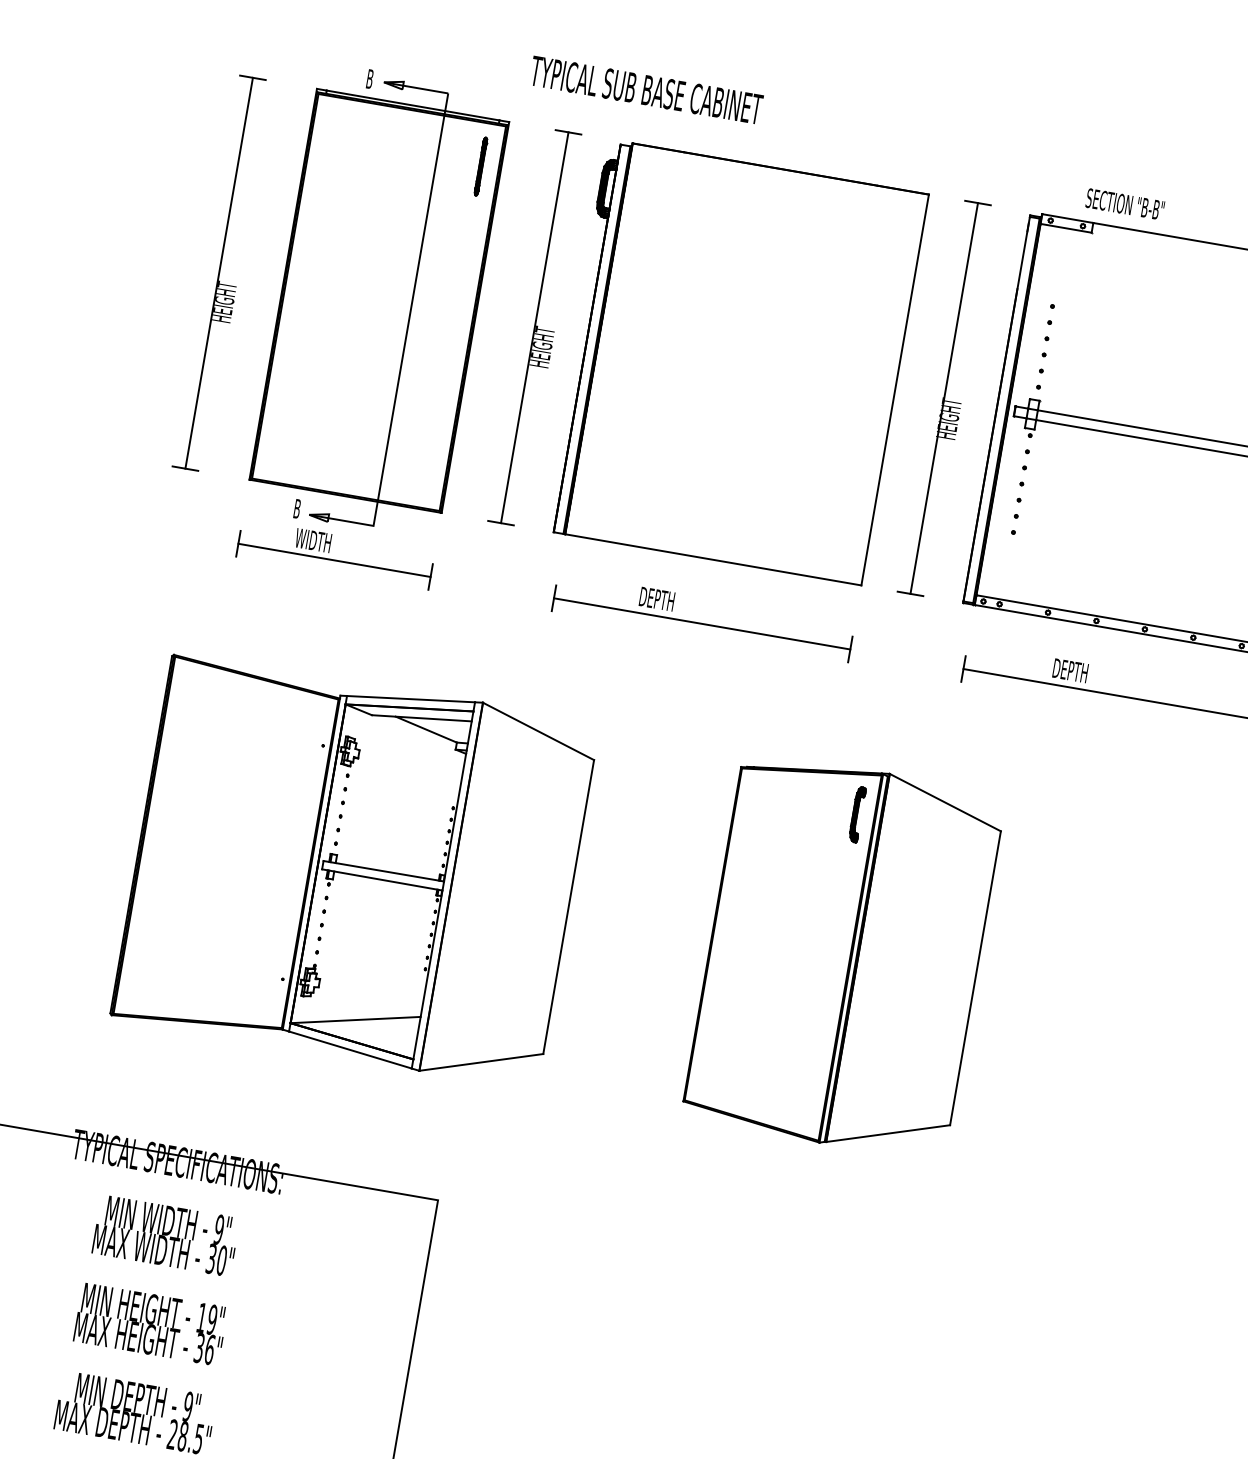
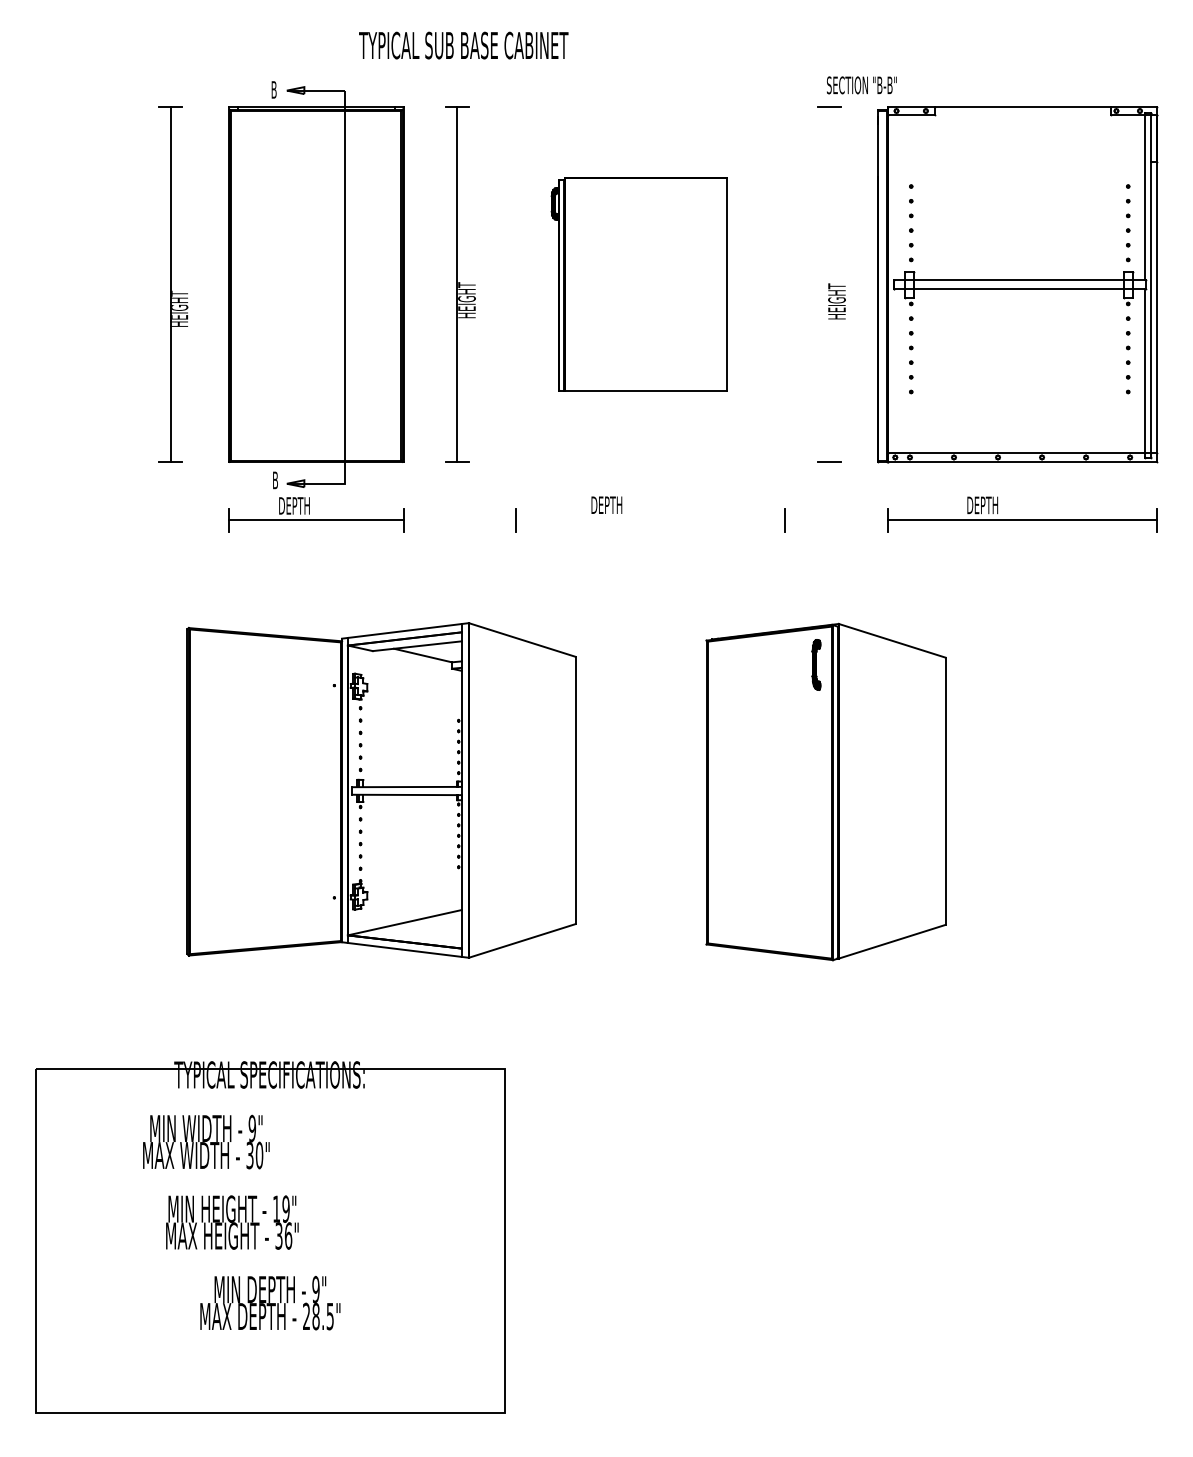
text: (646, 90) -> (463, 45), moved
part: (481, 165) -> (385, 149), removed
text: (1124, 204) -> (861, 85), moved
part: (733, 362) -> (638, 284), size x0.6
line: (944, 397) -> (829, 283), removed
text: (313, 540) -> (294, 505), WIDTH -> DEPTH
line: (702, 624) -> (650, 520), removed
text: (166, 1235) -> (206, 1141), moved
text: (150, 1324) -> (232, 1222), moved

